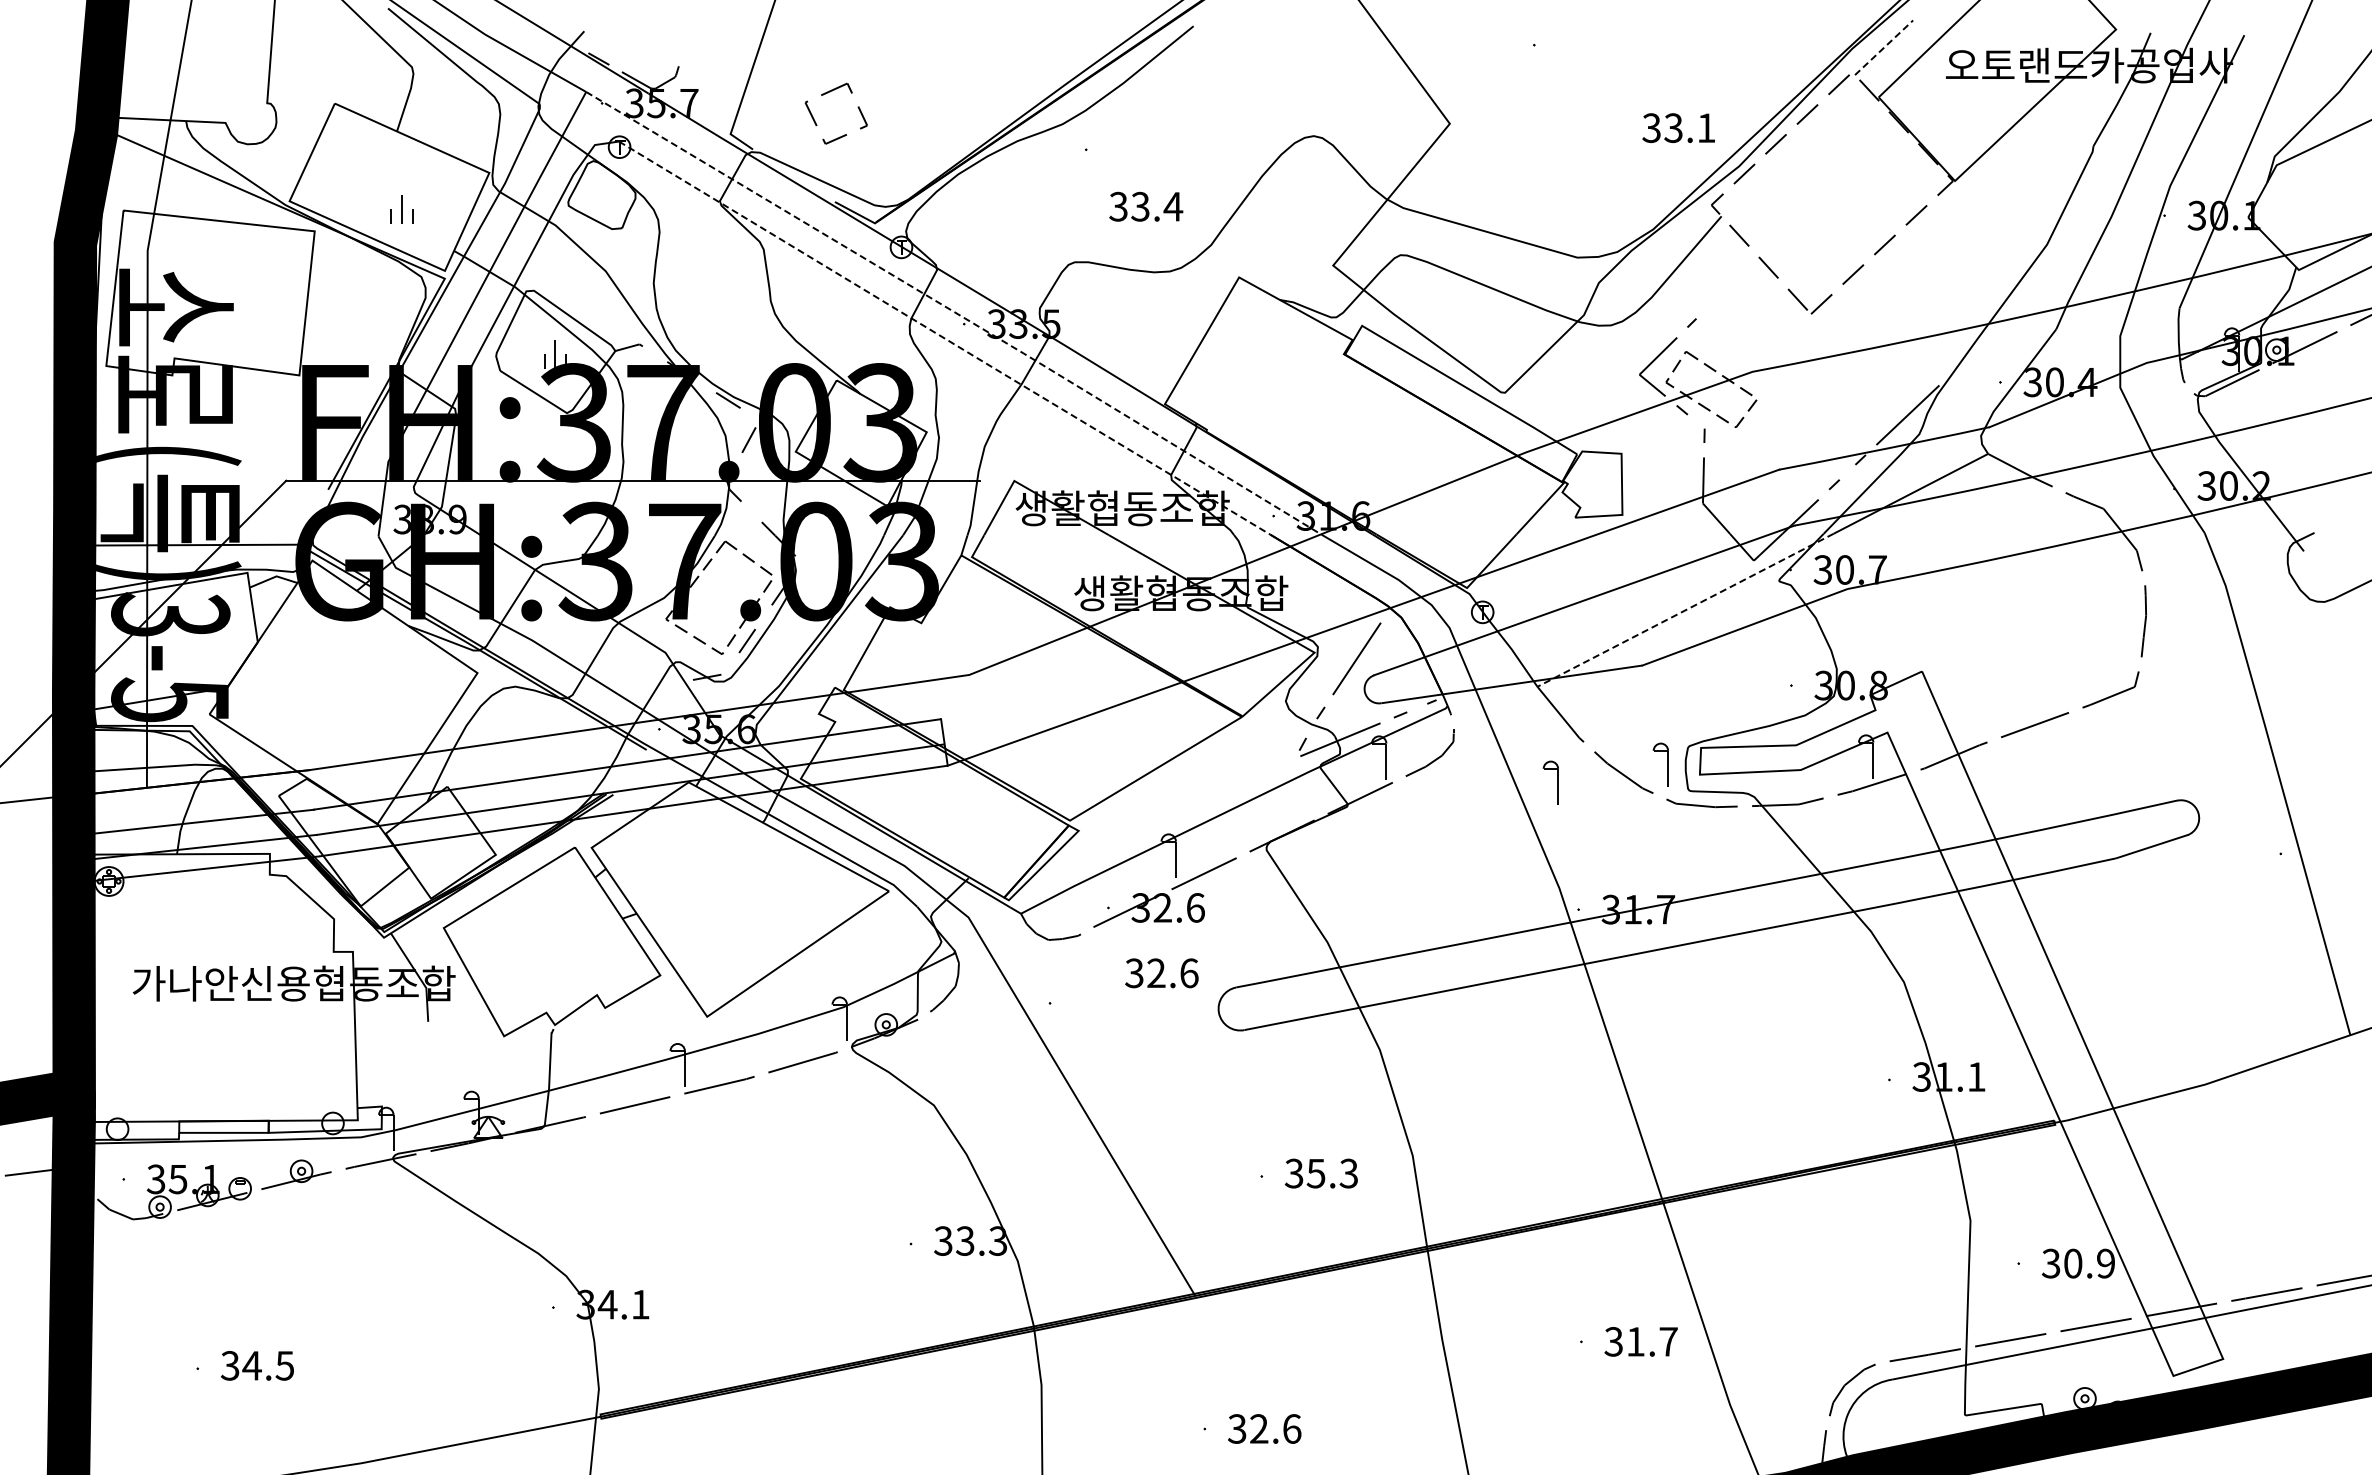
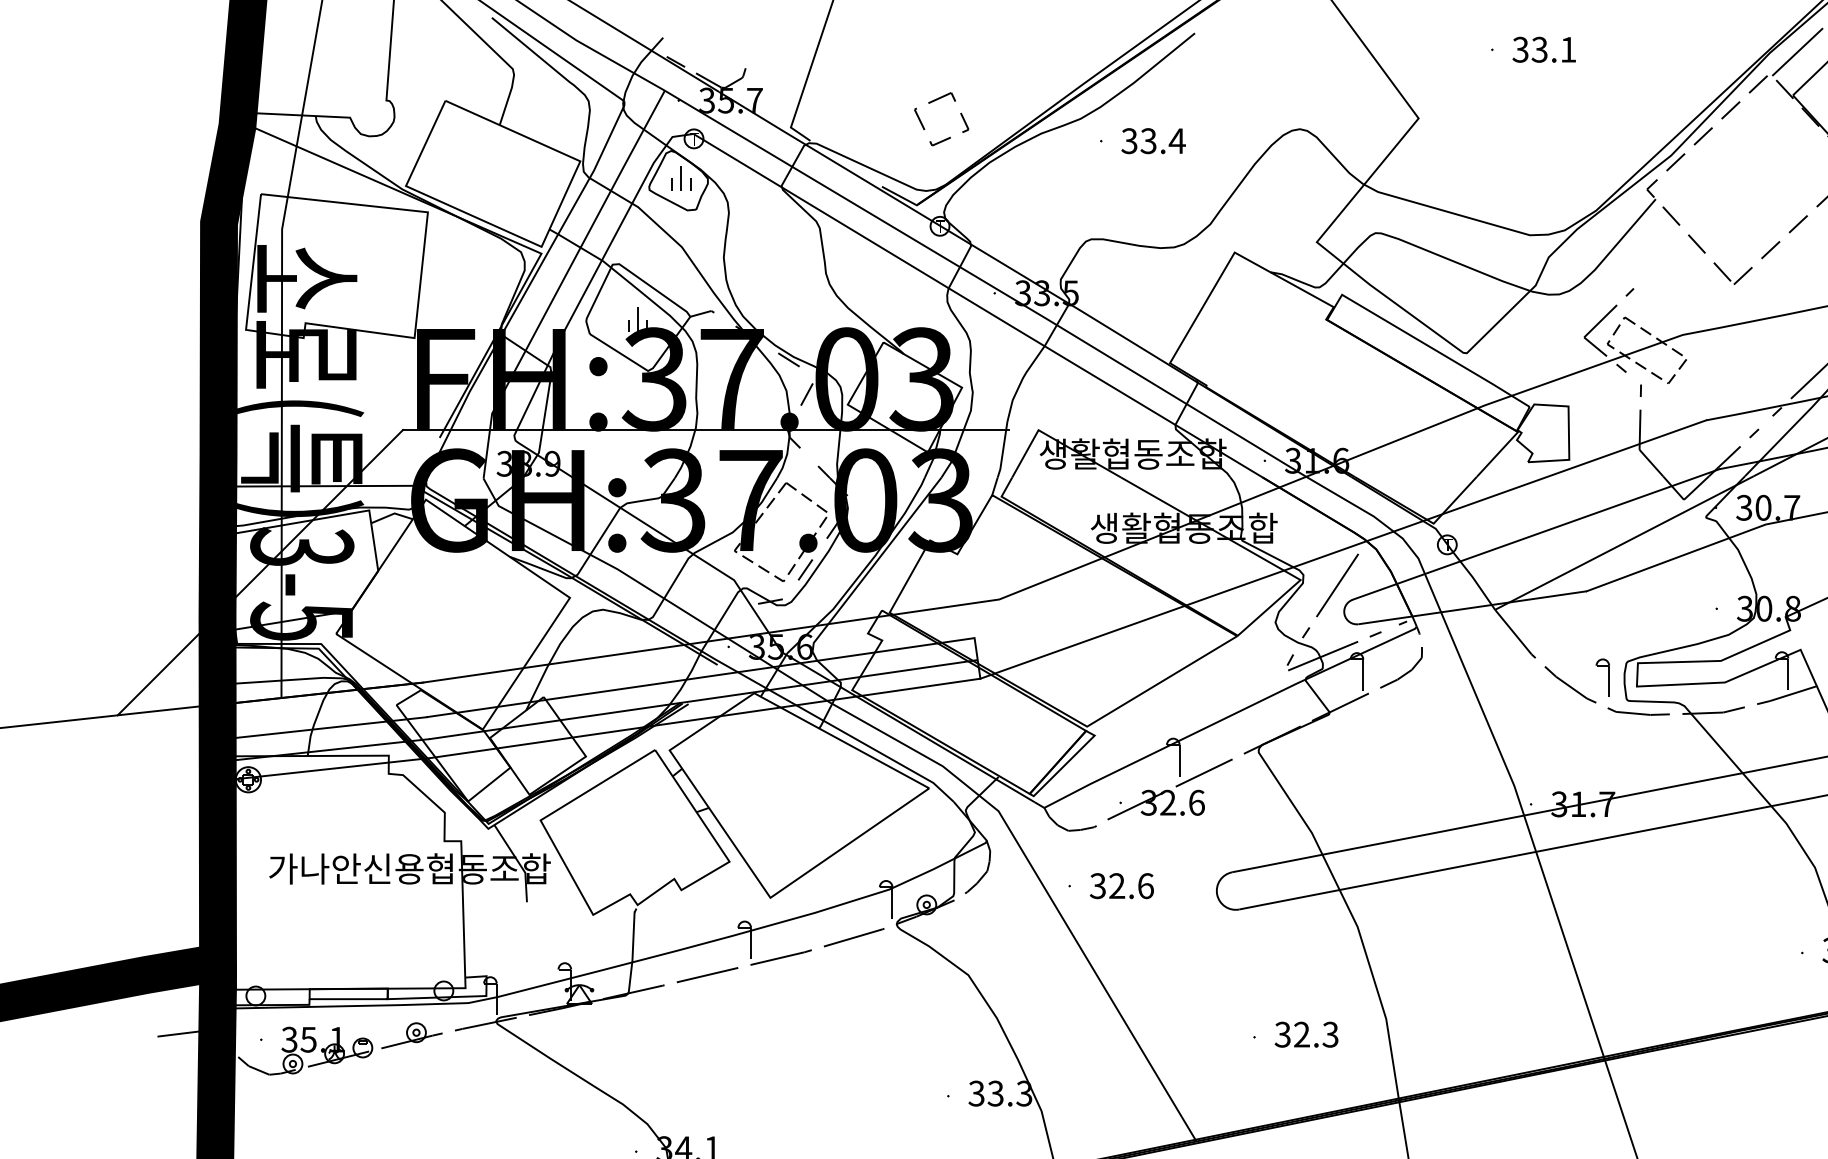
line: (1884, 47) -> (1798, 51), dashed -> solid
part: (816, 122) -> (924, 126), moved
text: (1678, 127) -> (1544, 49), moved
text: (1146, 206) -> (1153, 140), moved
part: (401, 209) -> (680, 178), moved
line: (955, 312) -> (987, 283), dashed -> solid
line: (945, 338) -> (978, 305), dashed -> solid
line: (1685, 610) -> (1624, 543), dashed -> solid
part: (1557, 782) -> (1512, 693), removed
text: (1161, 973) -> (1121, 886), moved
text: (1315, 1173) -> (1301, 1034), 35.3 -> 32.3

